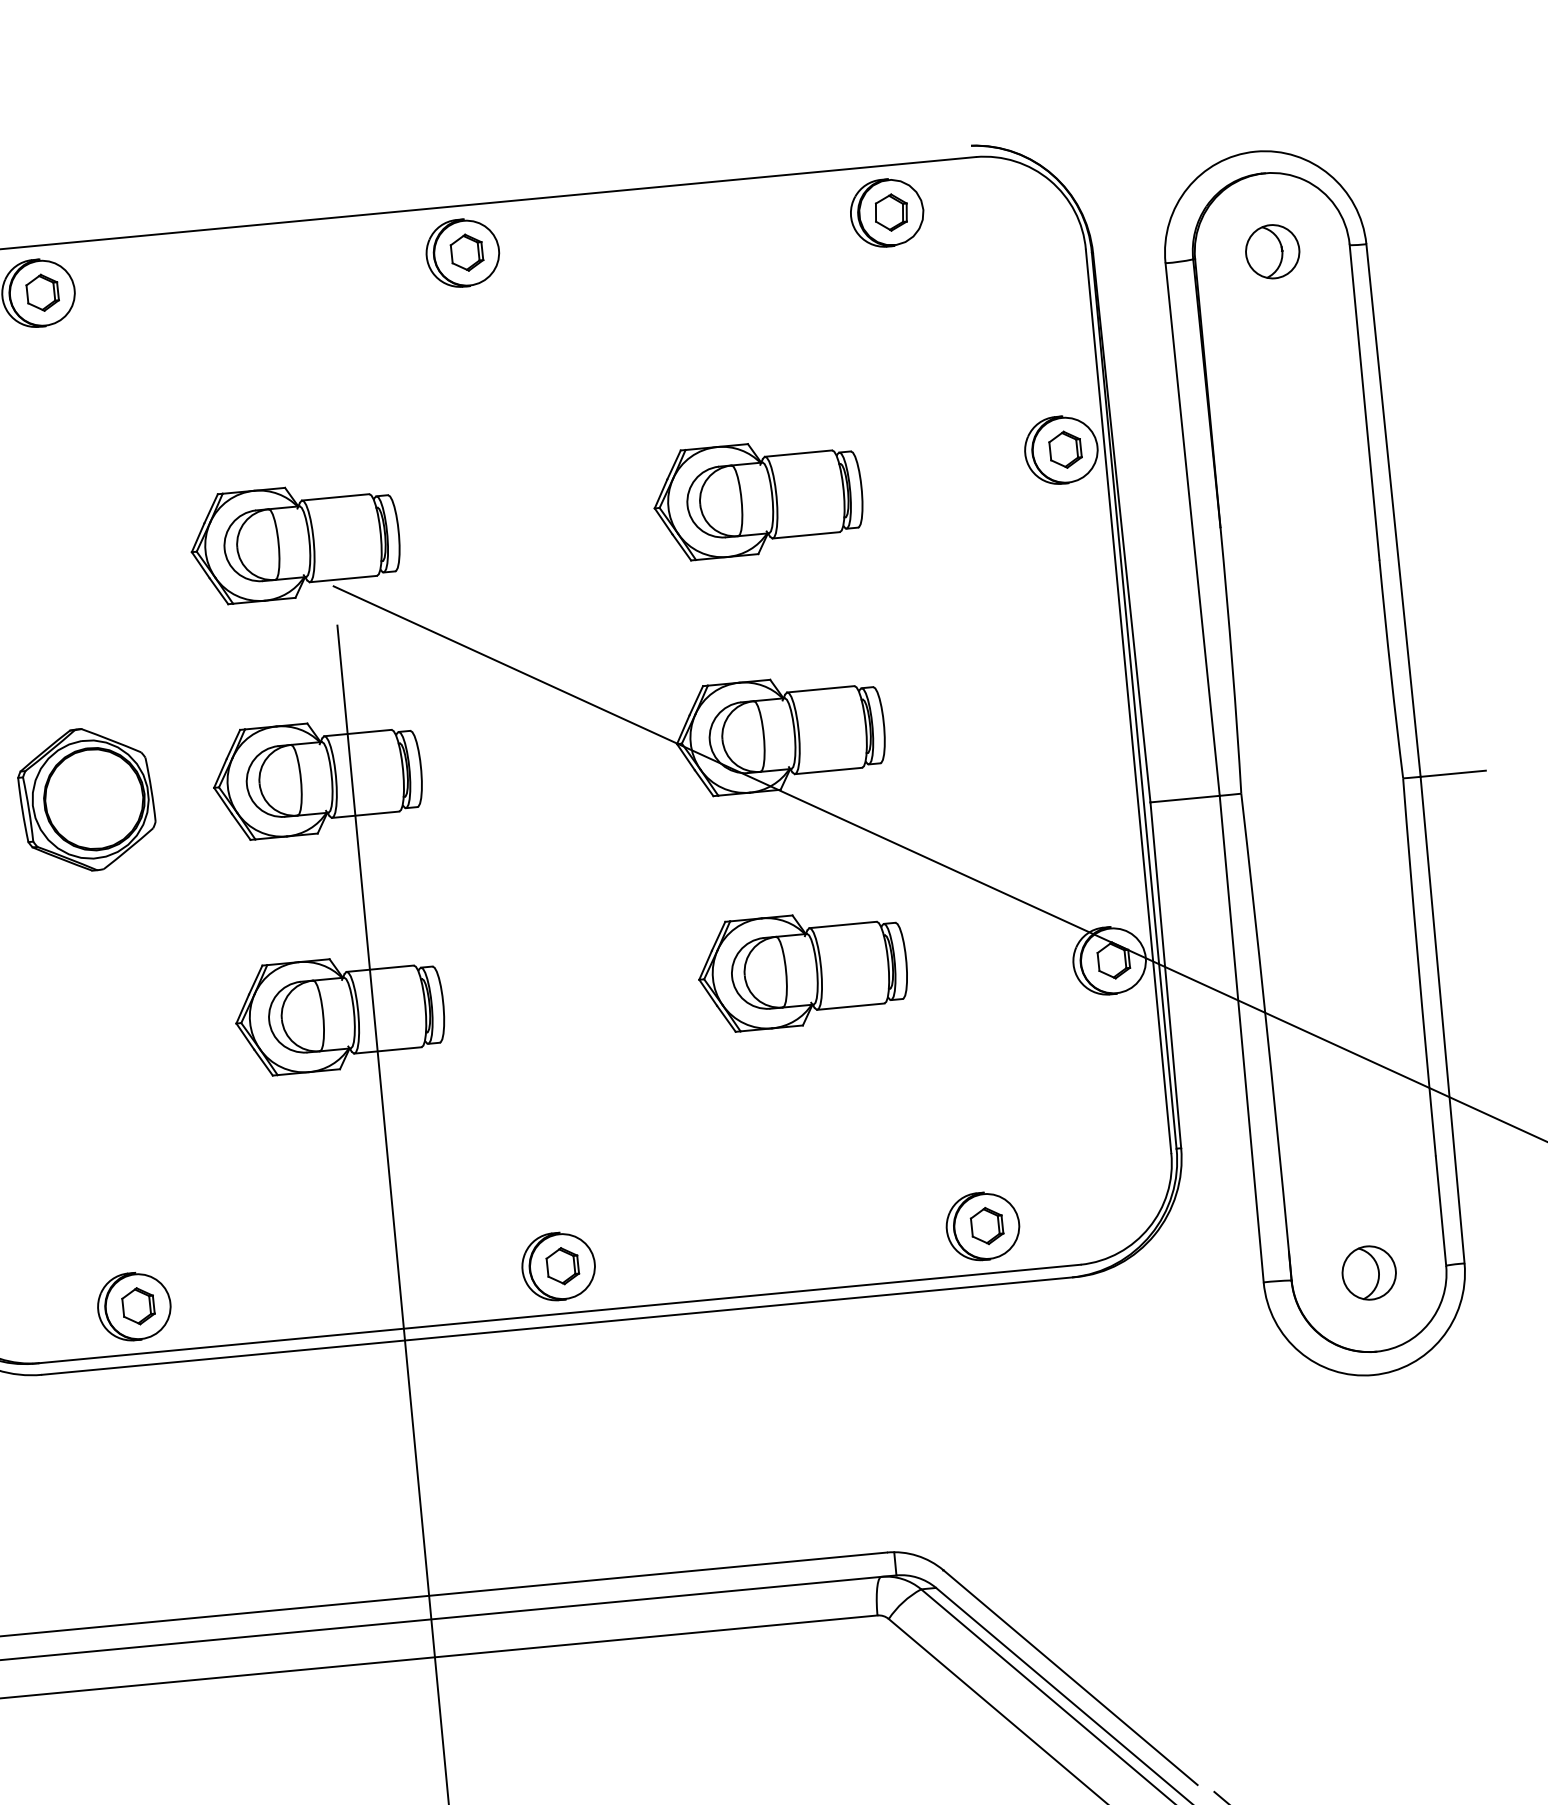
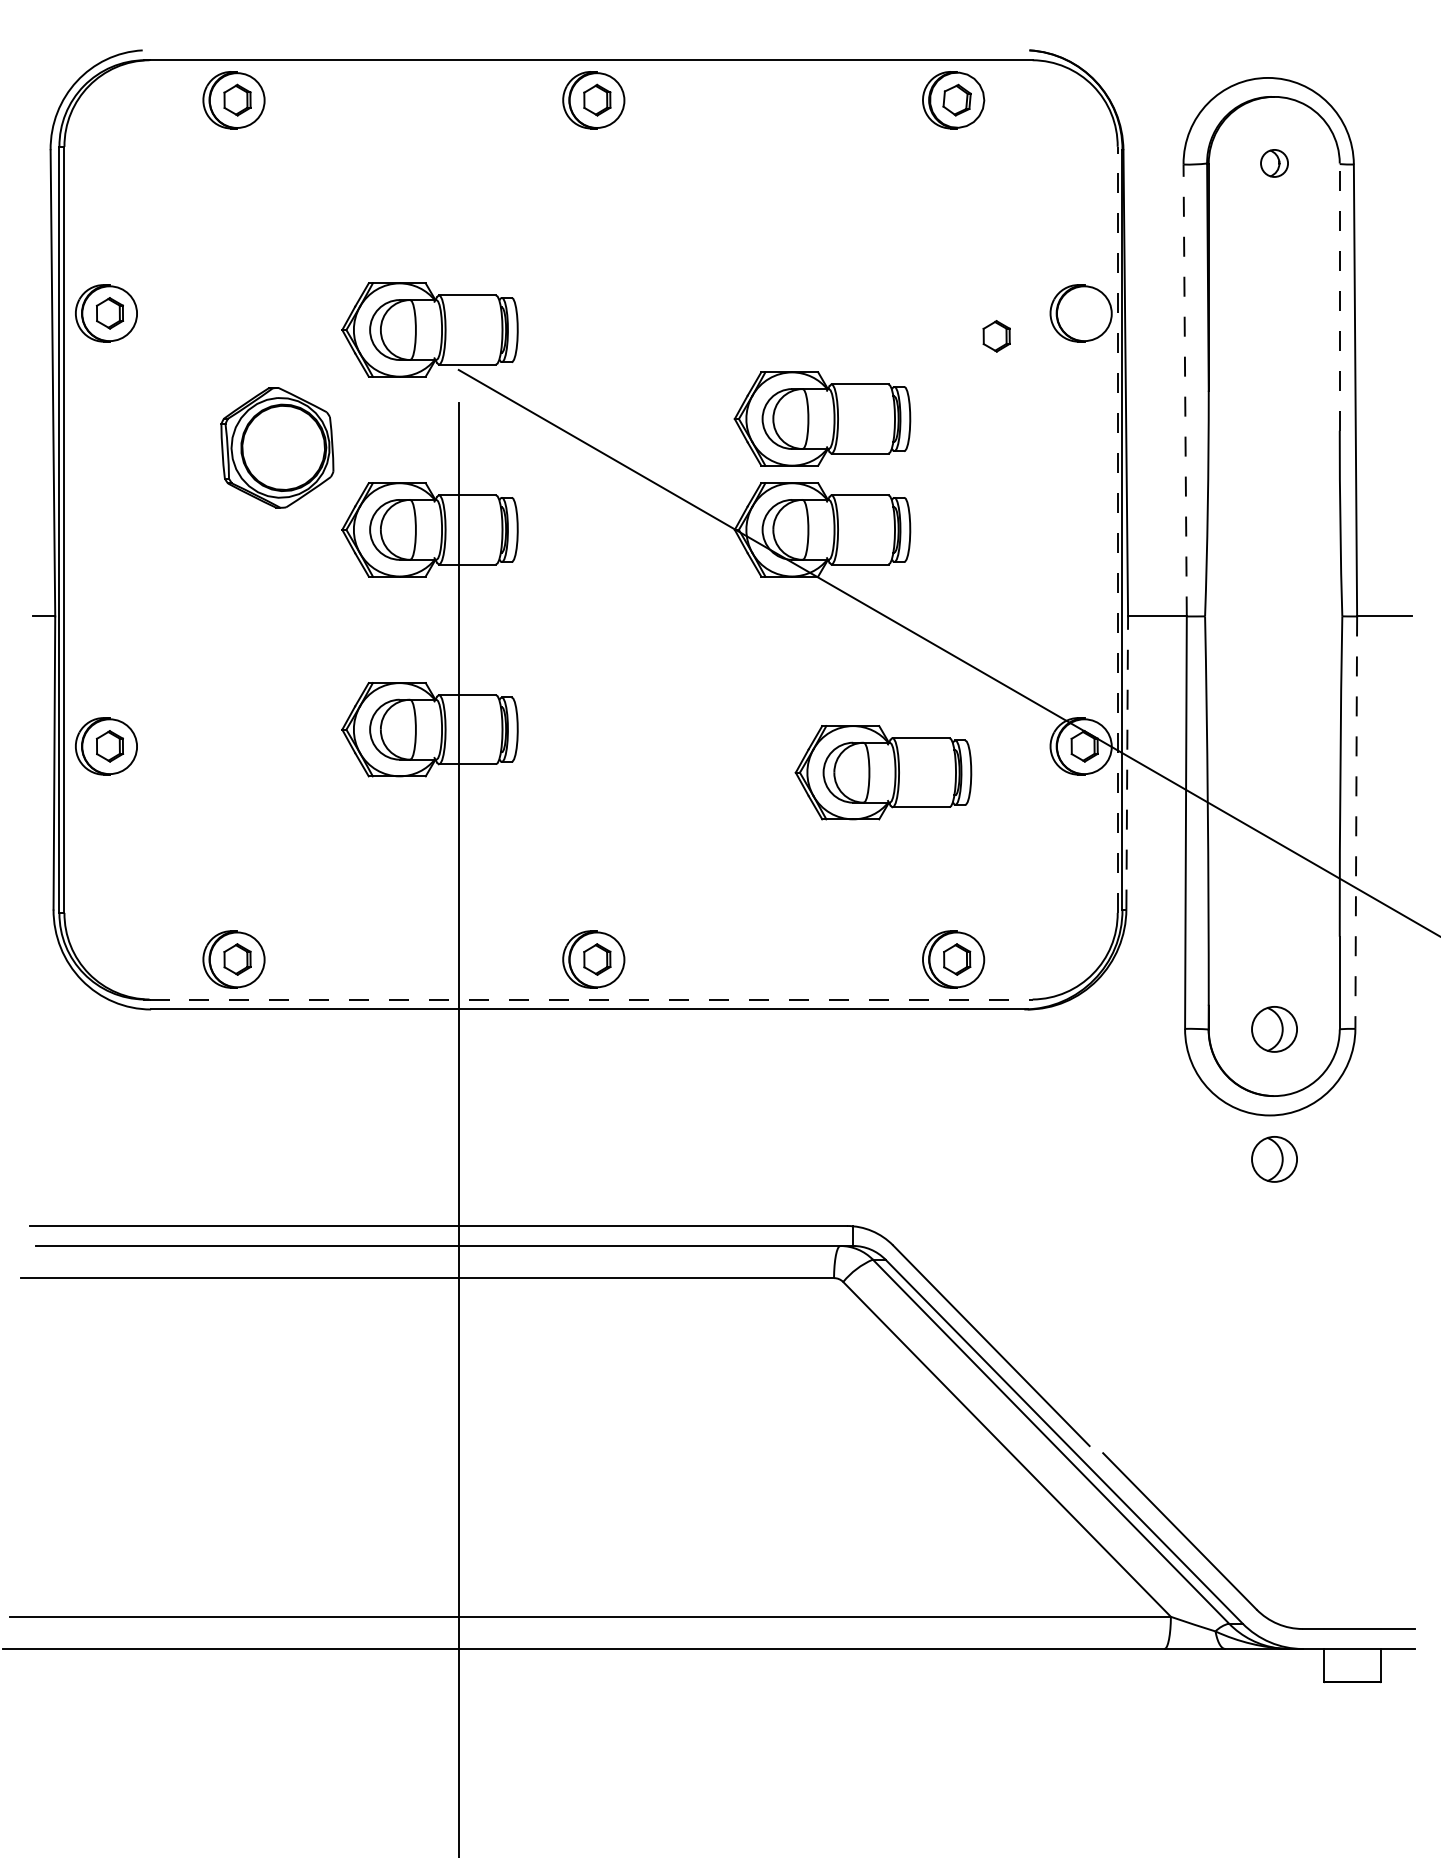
part: (1272, 251) -> (1274, 163), size x0.6
line: (1364, 402) -> (1339, 297), solid -> dashed
part: (1065, 449) -> (996, 336), moved
part: (758, 498) -> (822, 418), moved
line: (1193, 529) -> (1185, 390), solid -> dashed
line: (1128, 700) -> (1117, 529), solid -> dashed
part: (86, 799) -> (277, 447), moved
part: (802, 969) -> (883, 772), moved
line: (1166, 975) -> (1127, 763), solid -> dashed
line: (1442, 1021) -> (1356, 823), solid -> dashed
line: (560, 1313) -> (591, 999), solid -> dashed
part: (1383, 1426) -> (1274, 1159), added

